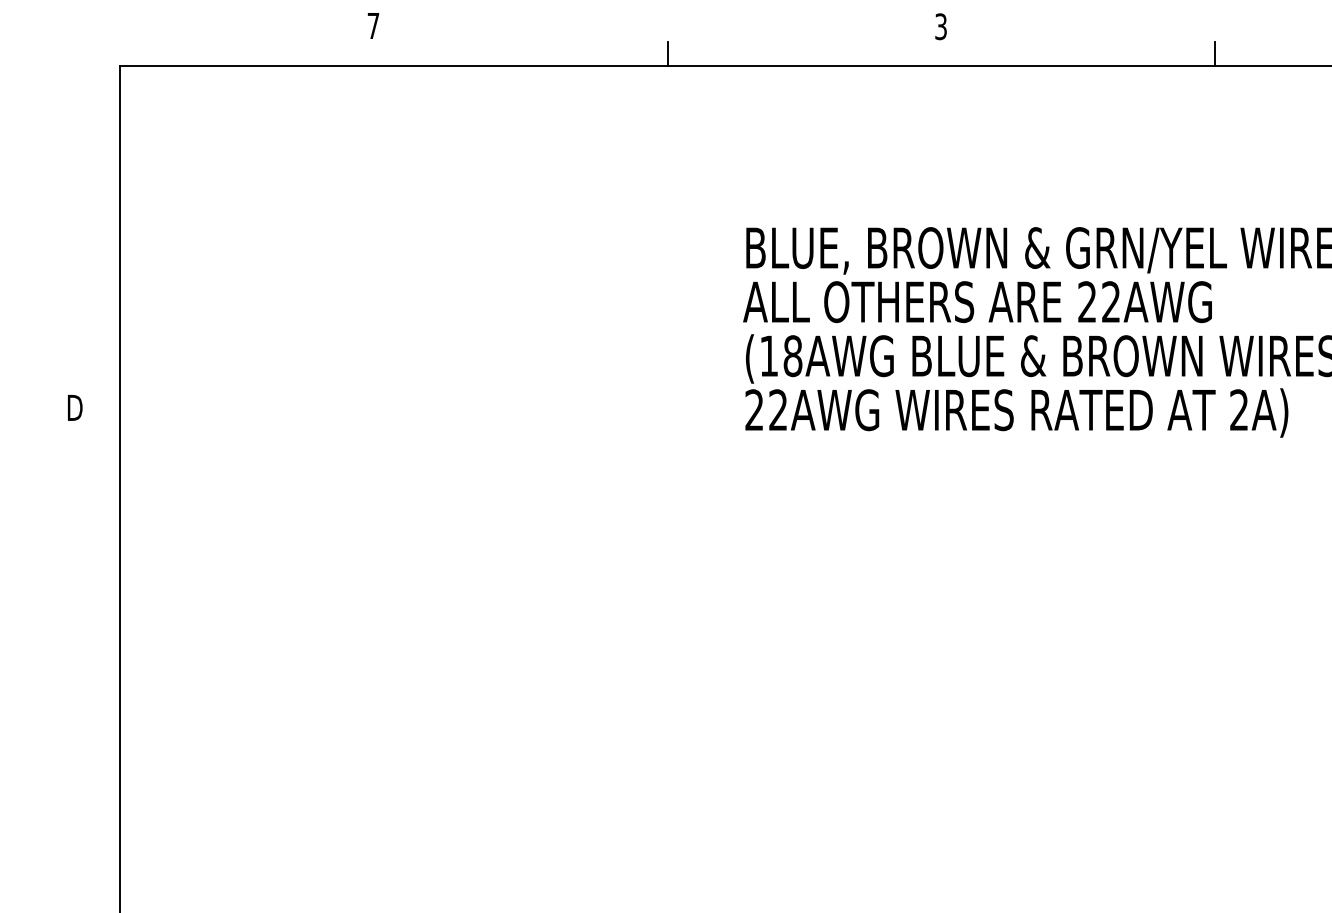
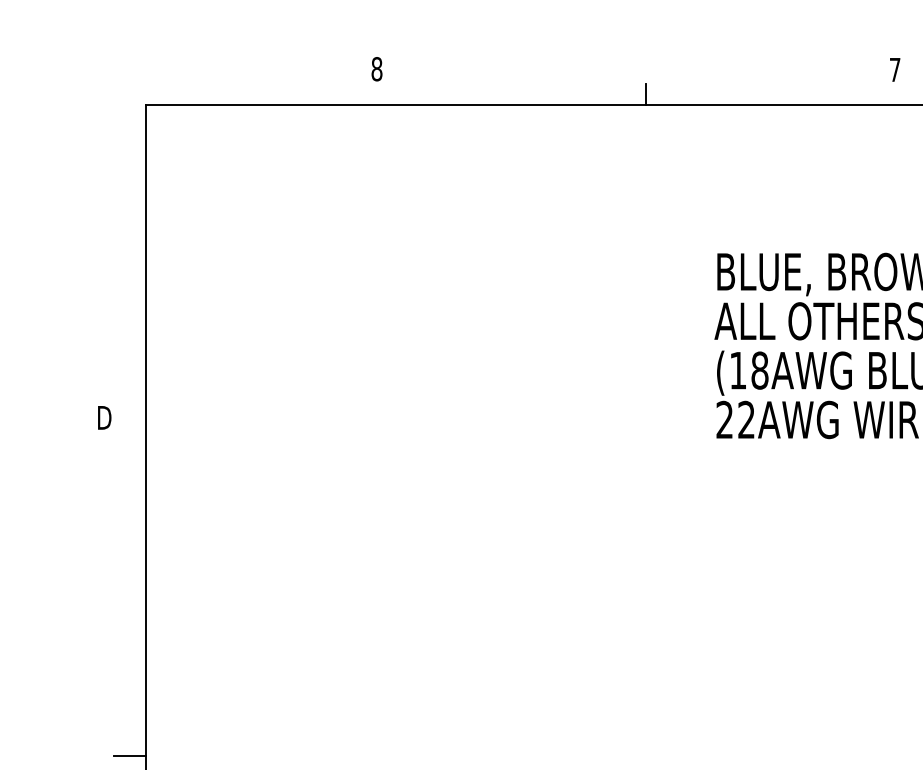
text: (373, 25) -> (377, 68), 7 -> 8
text: (940, 26) -> (894, 69), 3 -> 7
line: (102, 777) -> (129, 755), added

